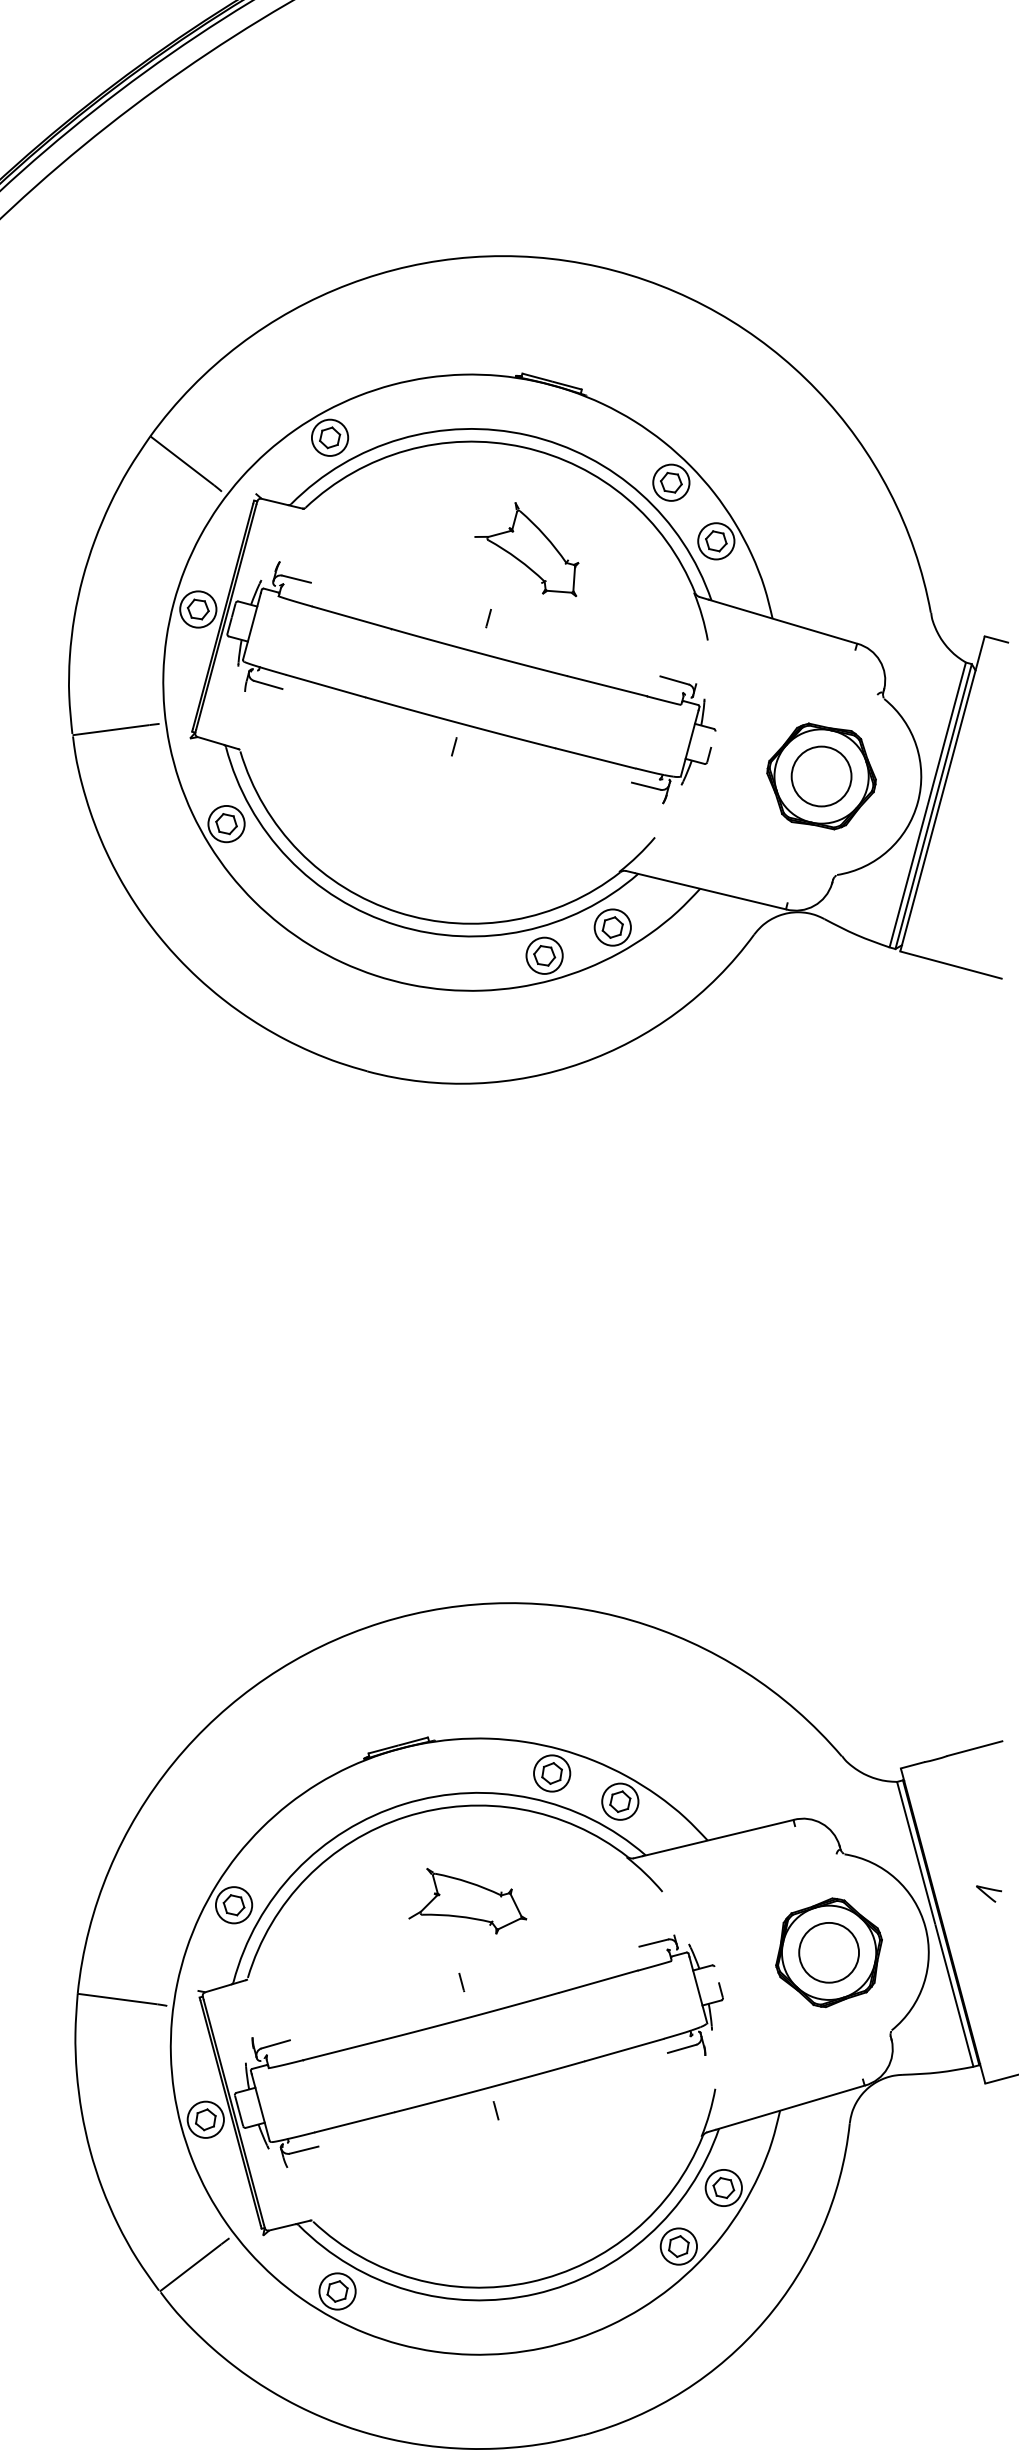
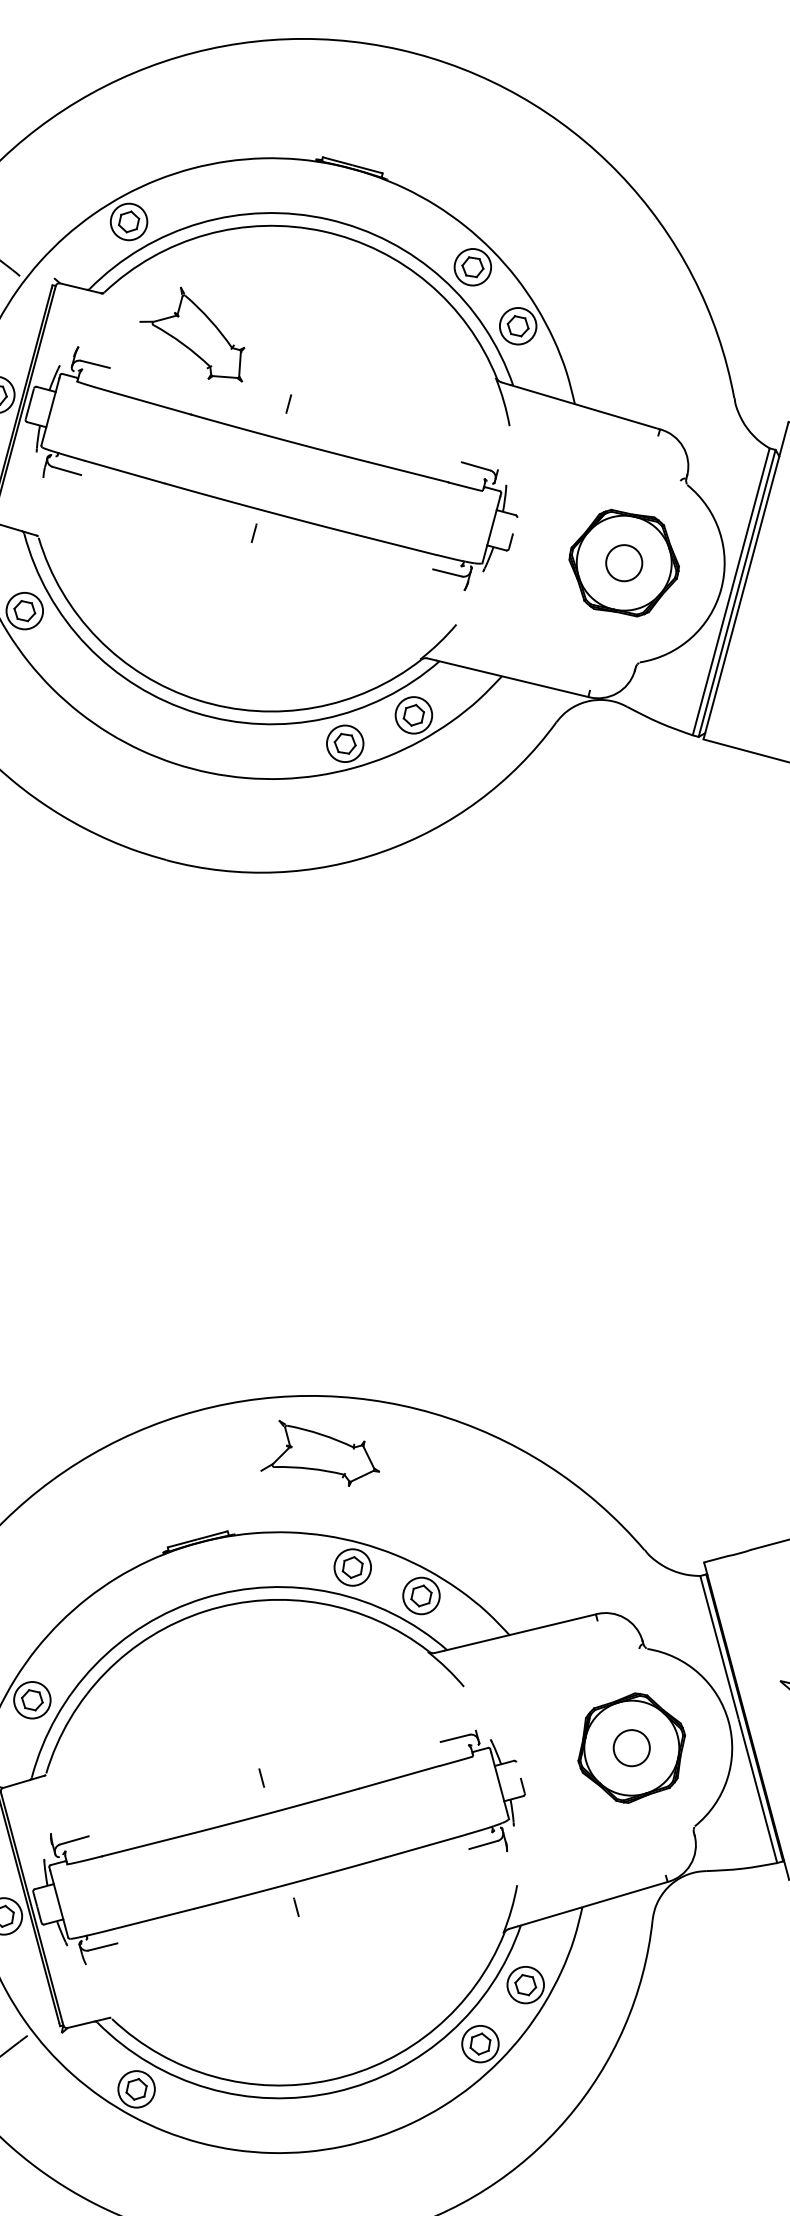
part: (526, 549) -> (191, 334), moved
circle: (821, 776) -> (624, 563), size x0.6
part: (467, 1901) -> (319, 1453), moved
circle: (829, 1952) -> (632, 1747), size x0.6

